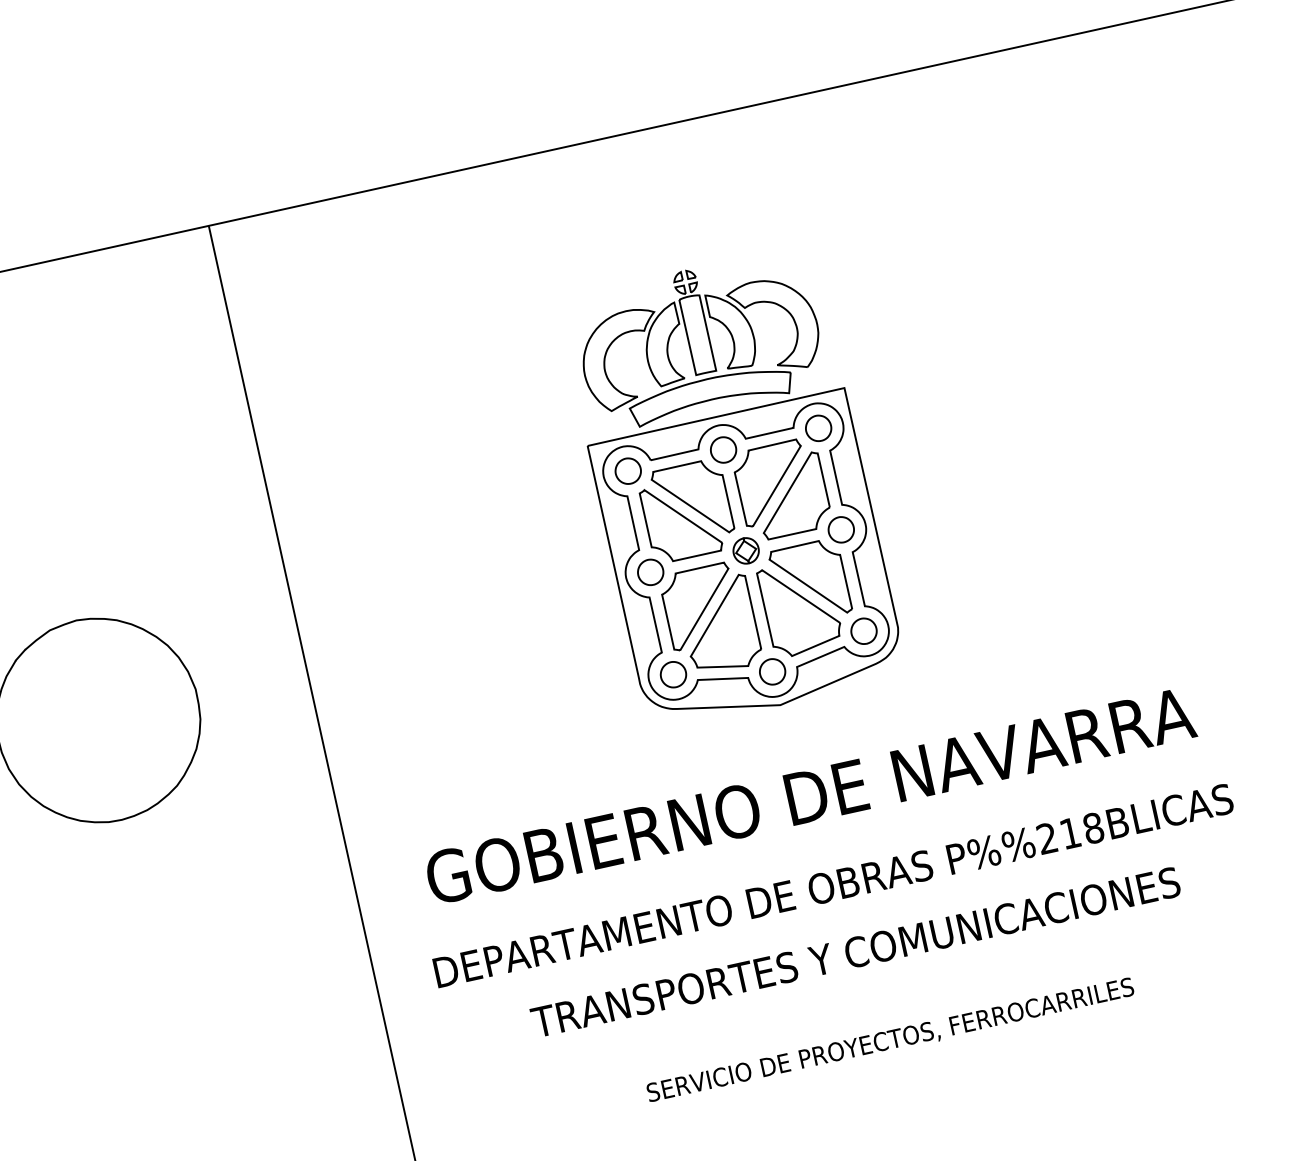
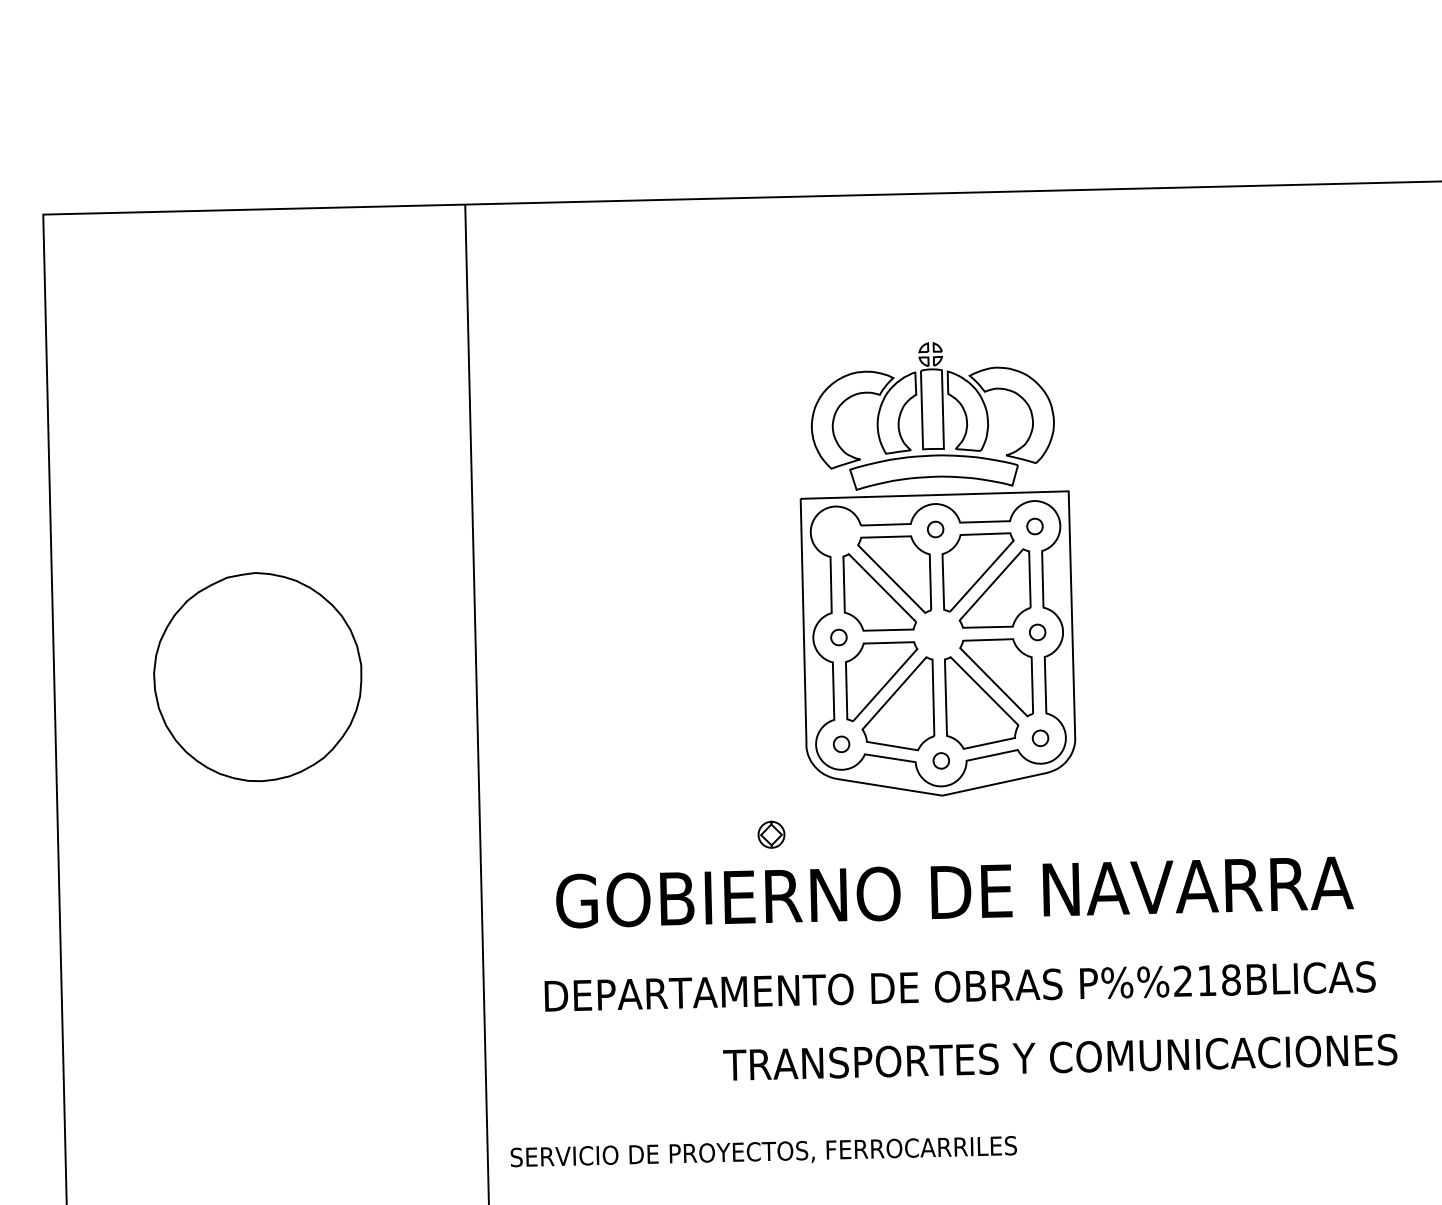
part: (818, 428) -> (1034, 526), size x0.6
part: (723, 450) -> (935, 529), size x0.6
part: (628, 470) -> (836, 531), removed
part: (841, 529) -> (1037, 632), size x0.6
part: (746, 550) -> (771, 834), moved
part: (650, 572) -> (838, 637), size x0.6
part: (864, 631) -> (1040, 738), size x0.6
part: (772, 671) -> (941, 760), size x0.6
part: (673, 674) -> (841, 744), size x0.6
text: (855, 952) -> (1060, 1057), moved
text: (890, 1039) -> (763, 1151), moved

